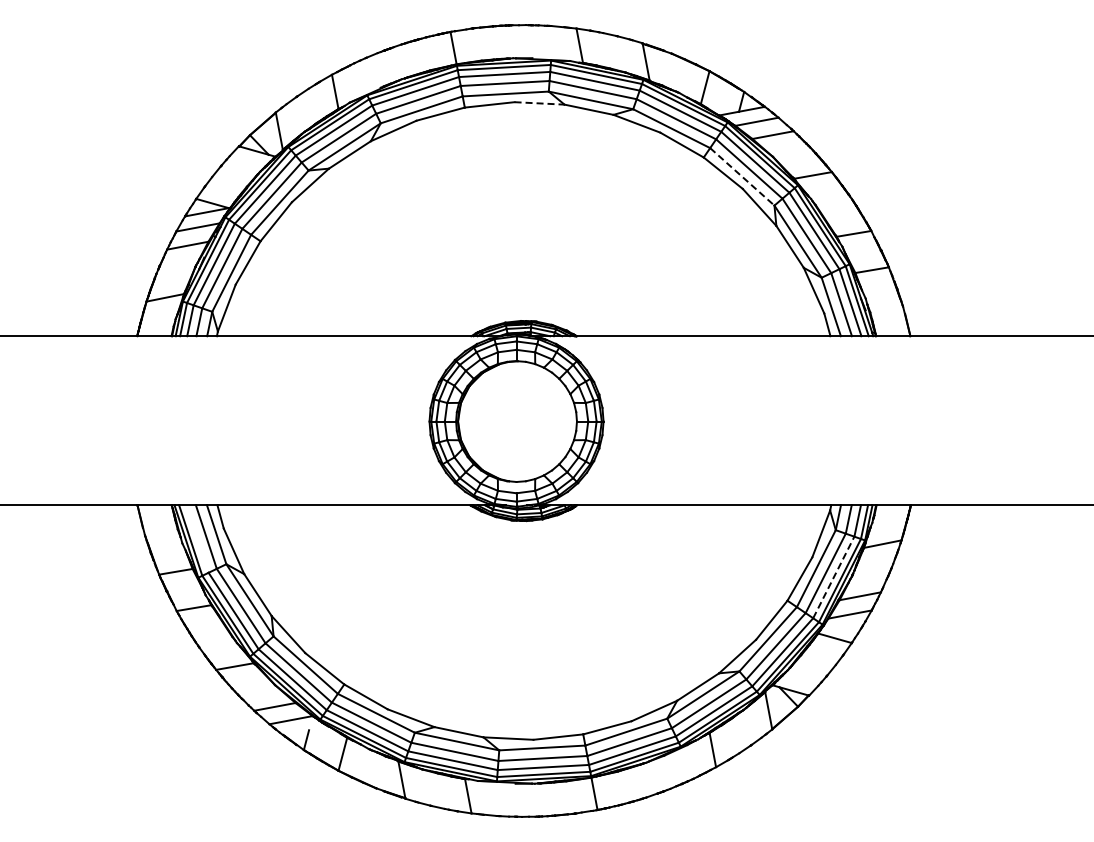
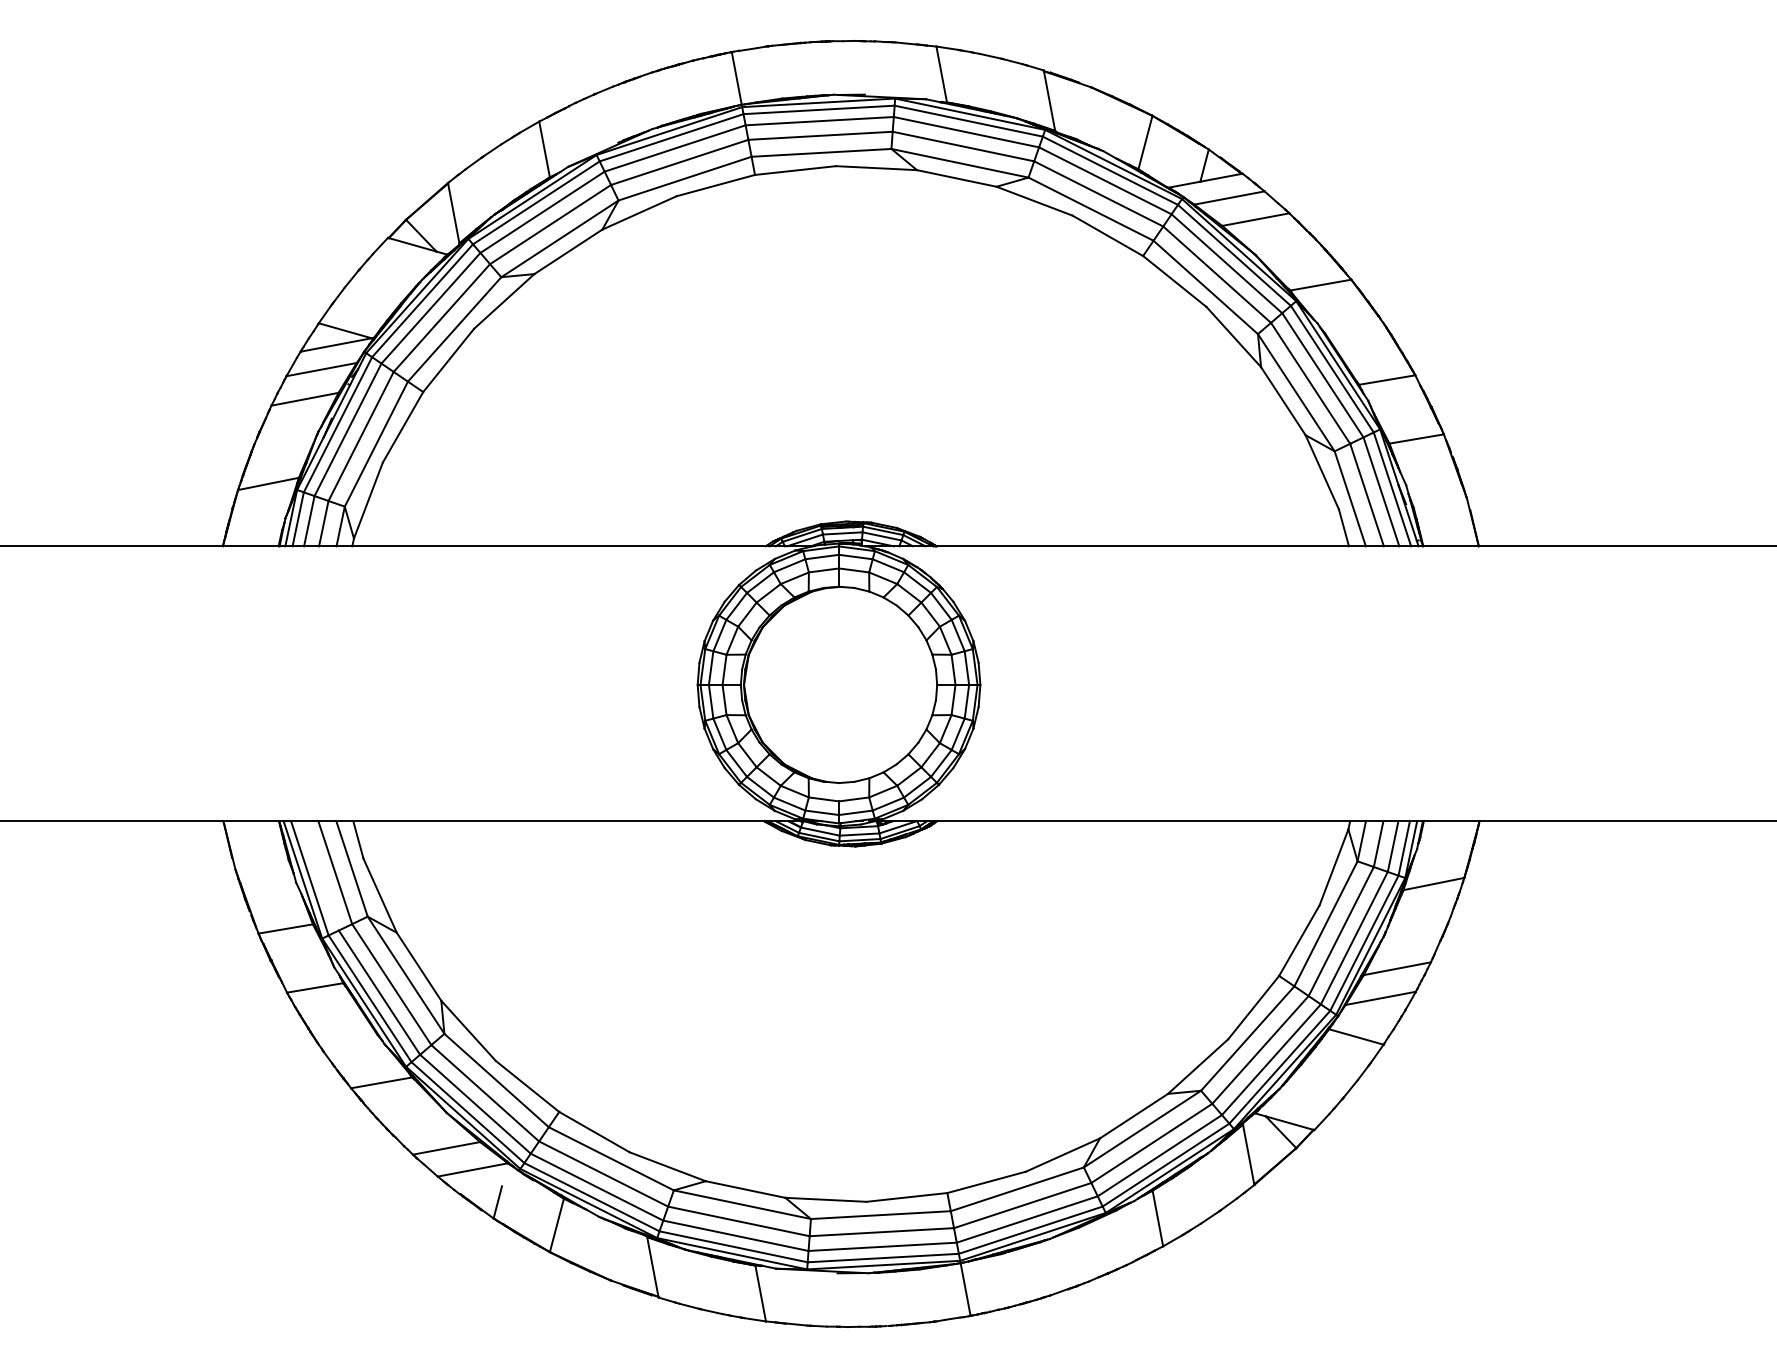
line: (540, 103) -> (877, 168), dashed -> solid
line: (742, 177) -> (1206, 288), dashed -> solid
line: (833, 577) -> (1353, 938), dashed -> solid

